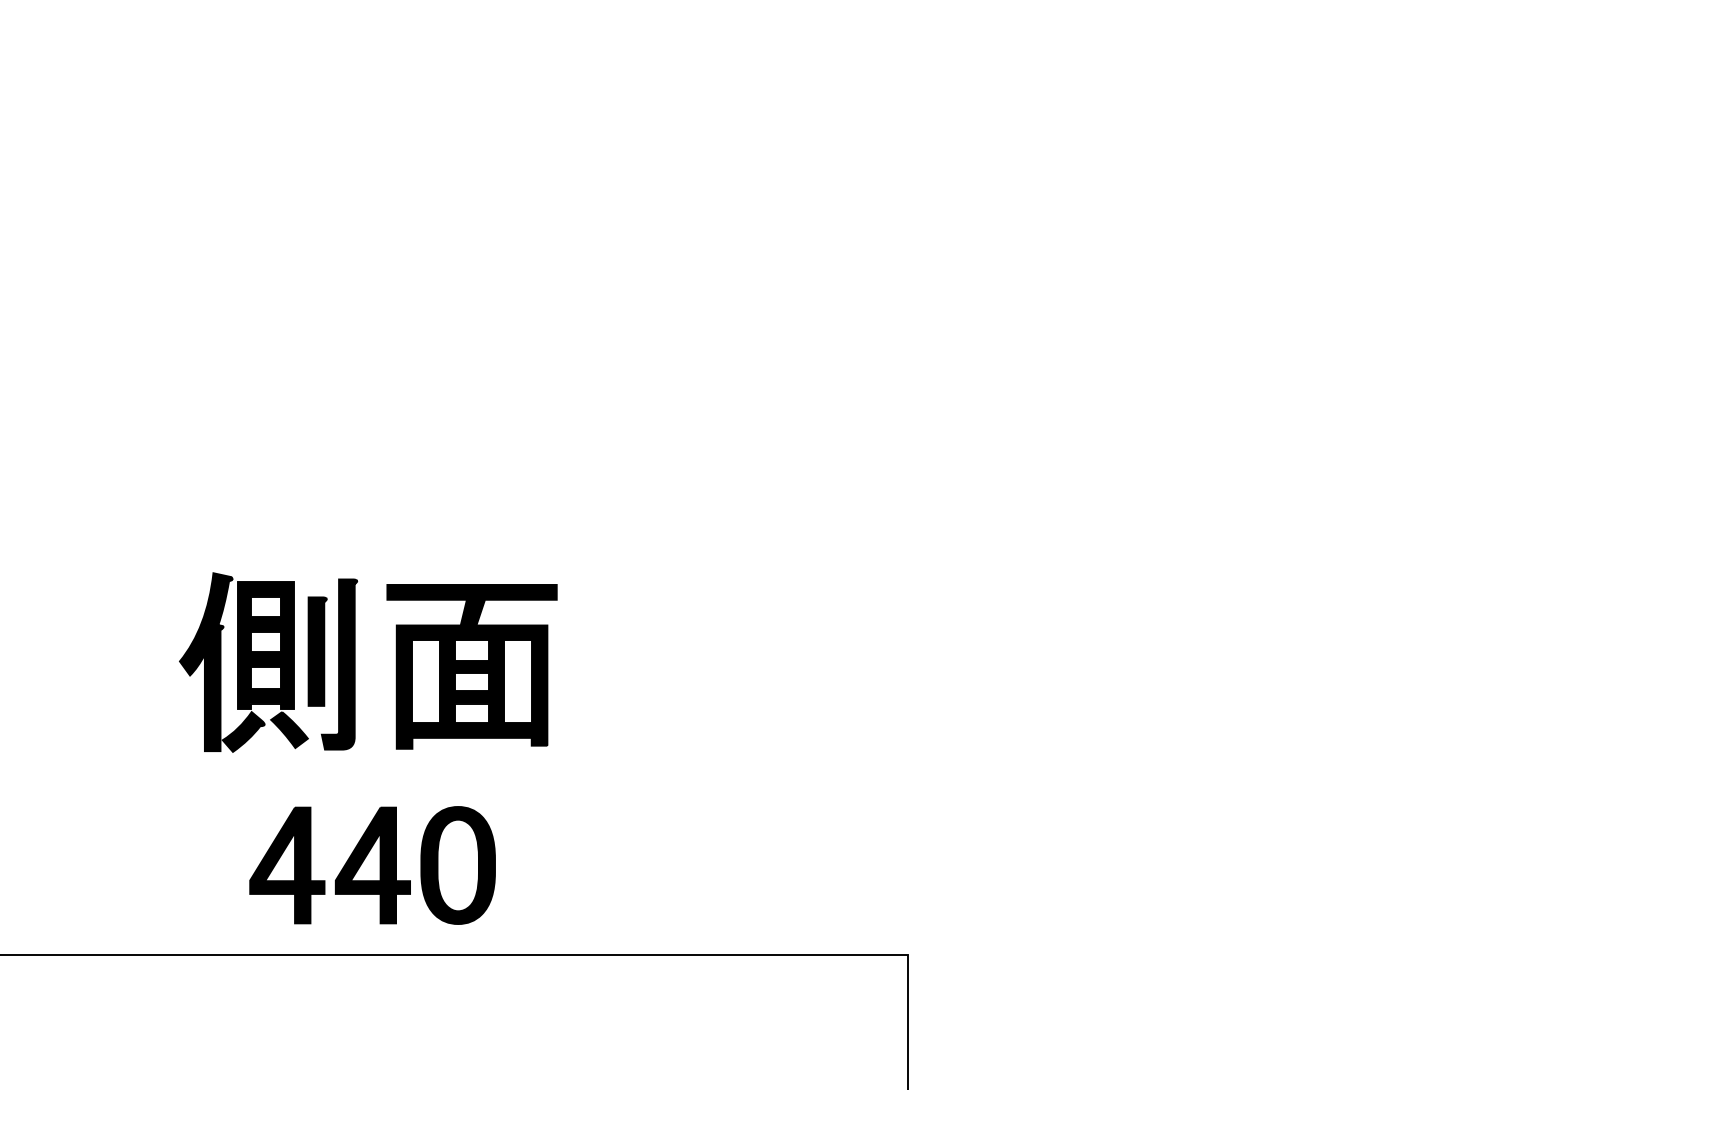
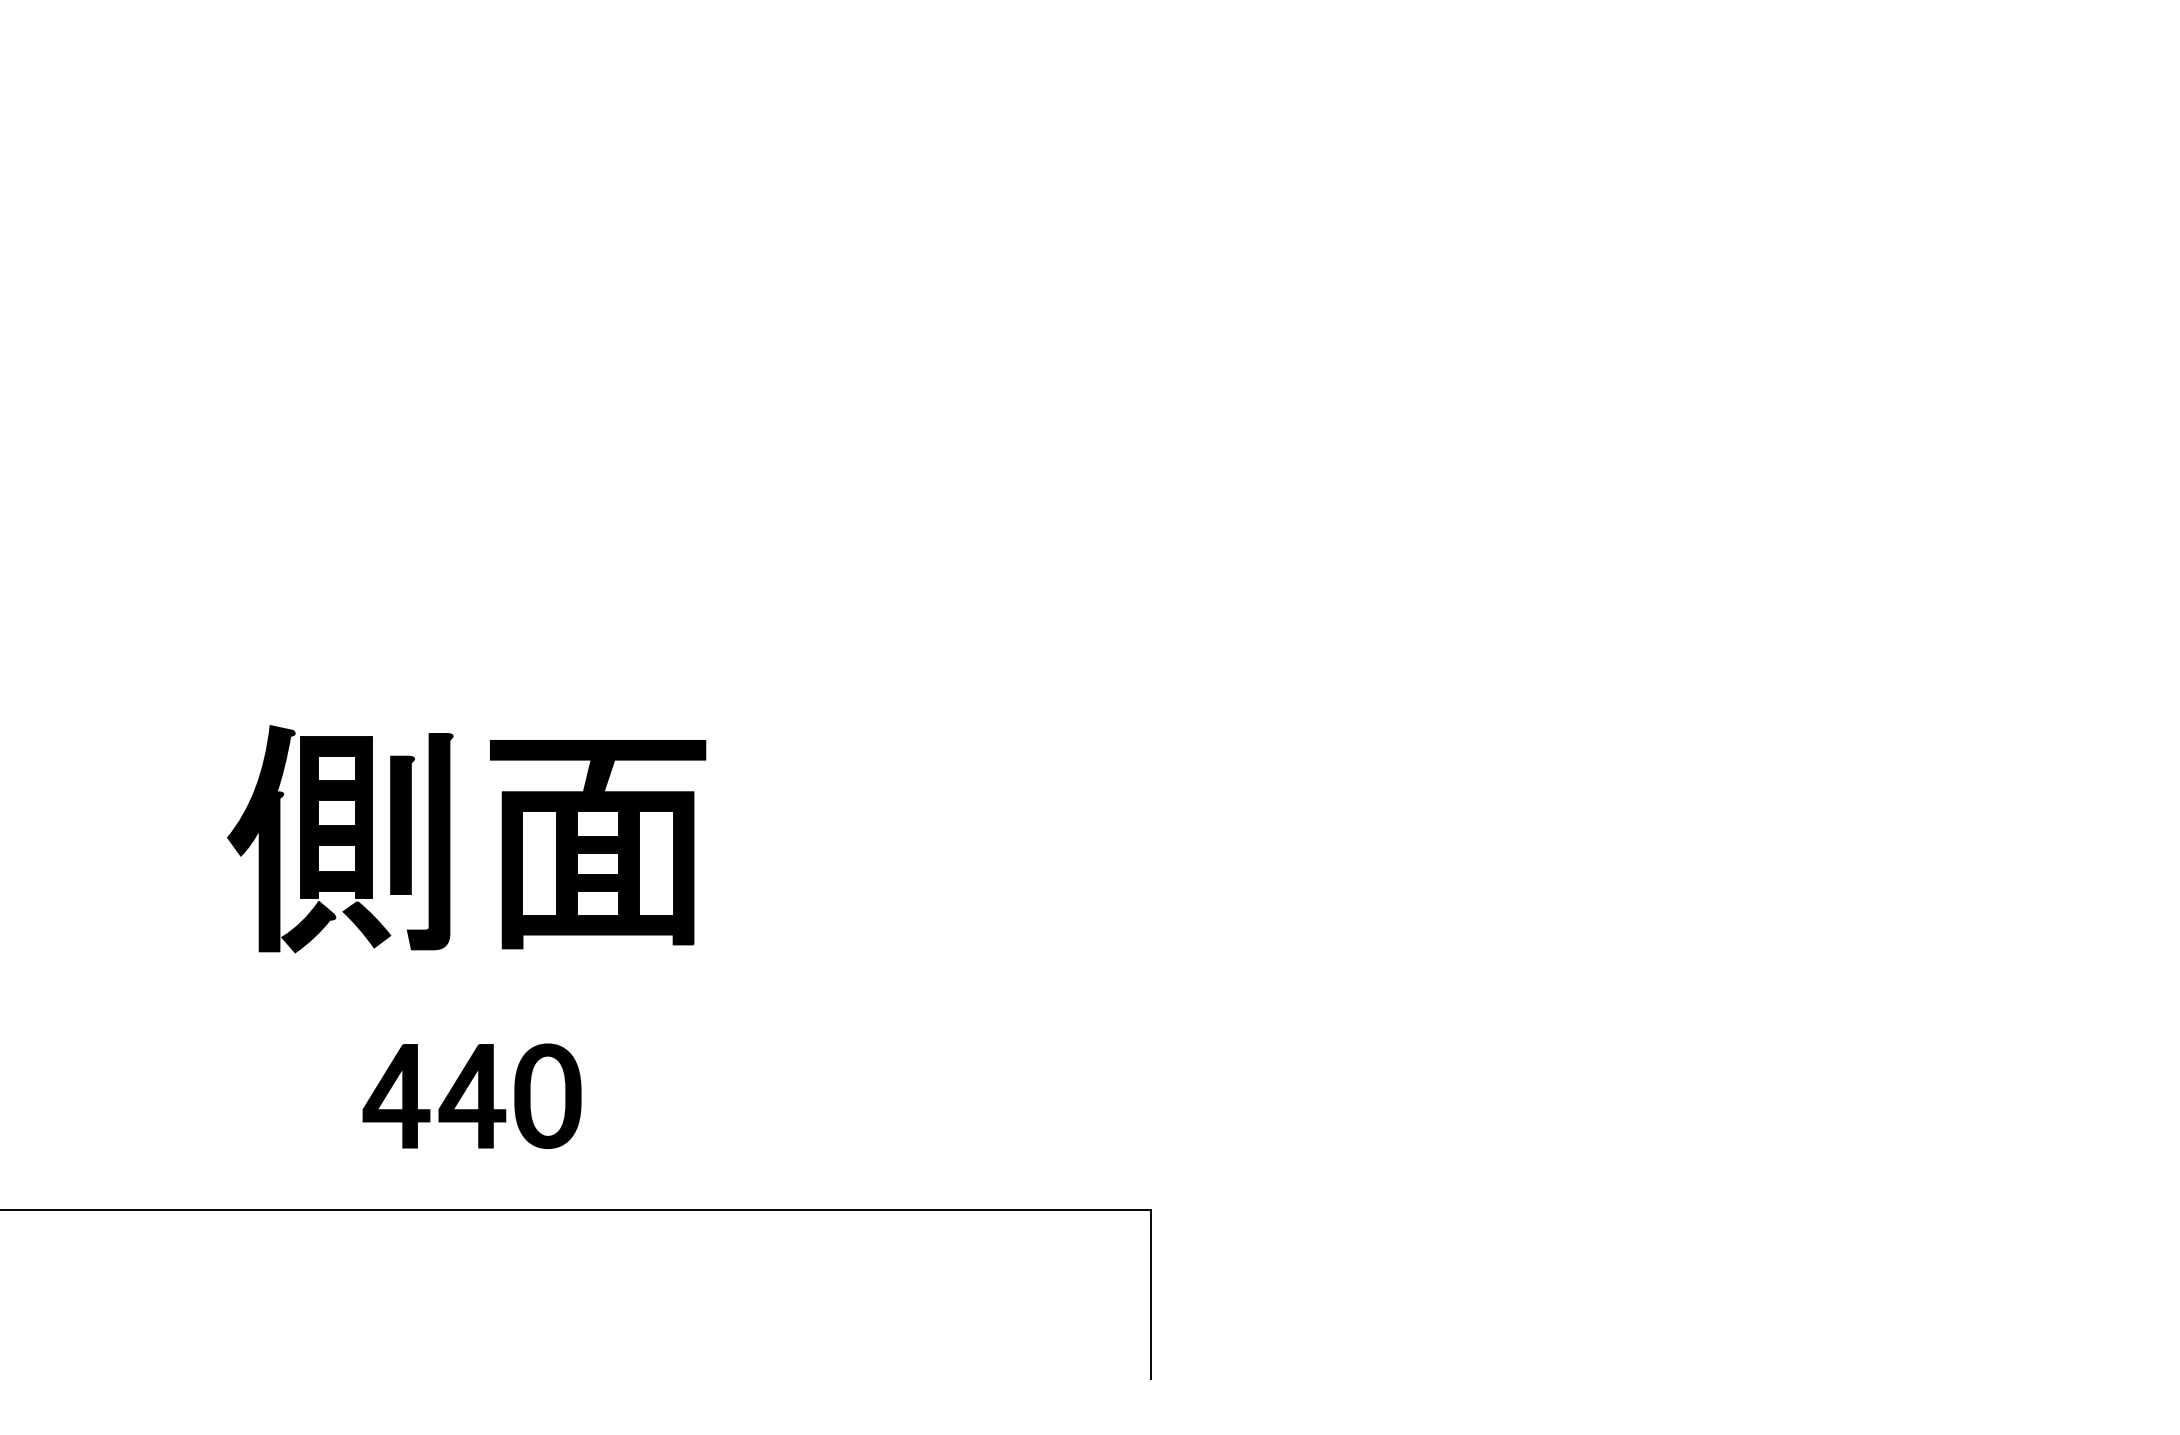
part: (372, 865) -> (471, 1096), size x0.7

